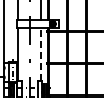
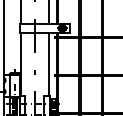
line: (41, 54) -> (49, 64), dashed -> solid

